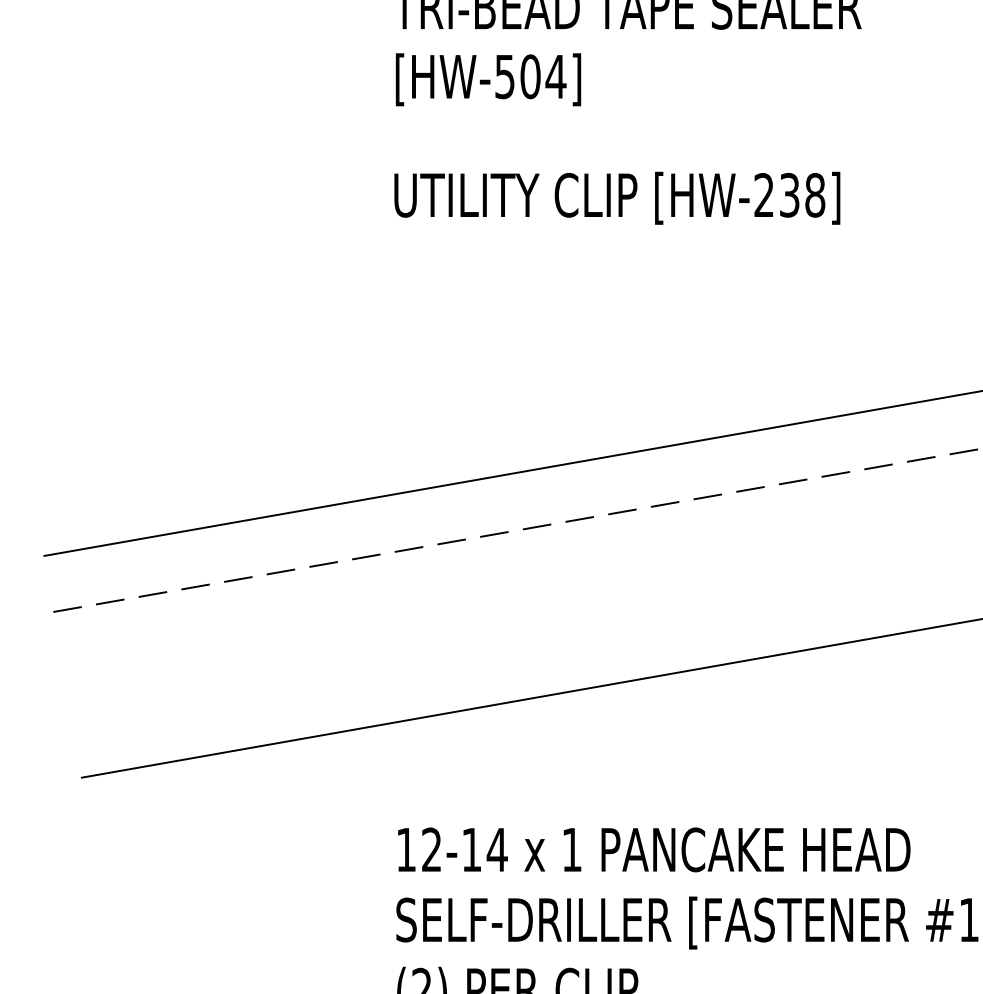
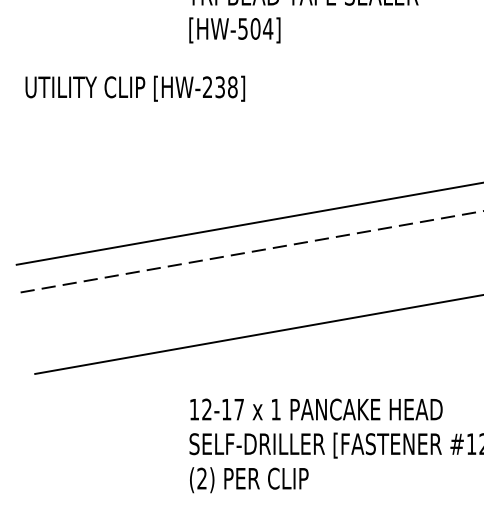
text: (617, 197) -> (135, 88), moved
text: (497, 849) -> (239, 409), 12-14 -> 12-17

